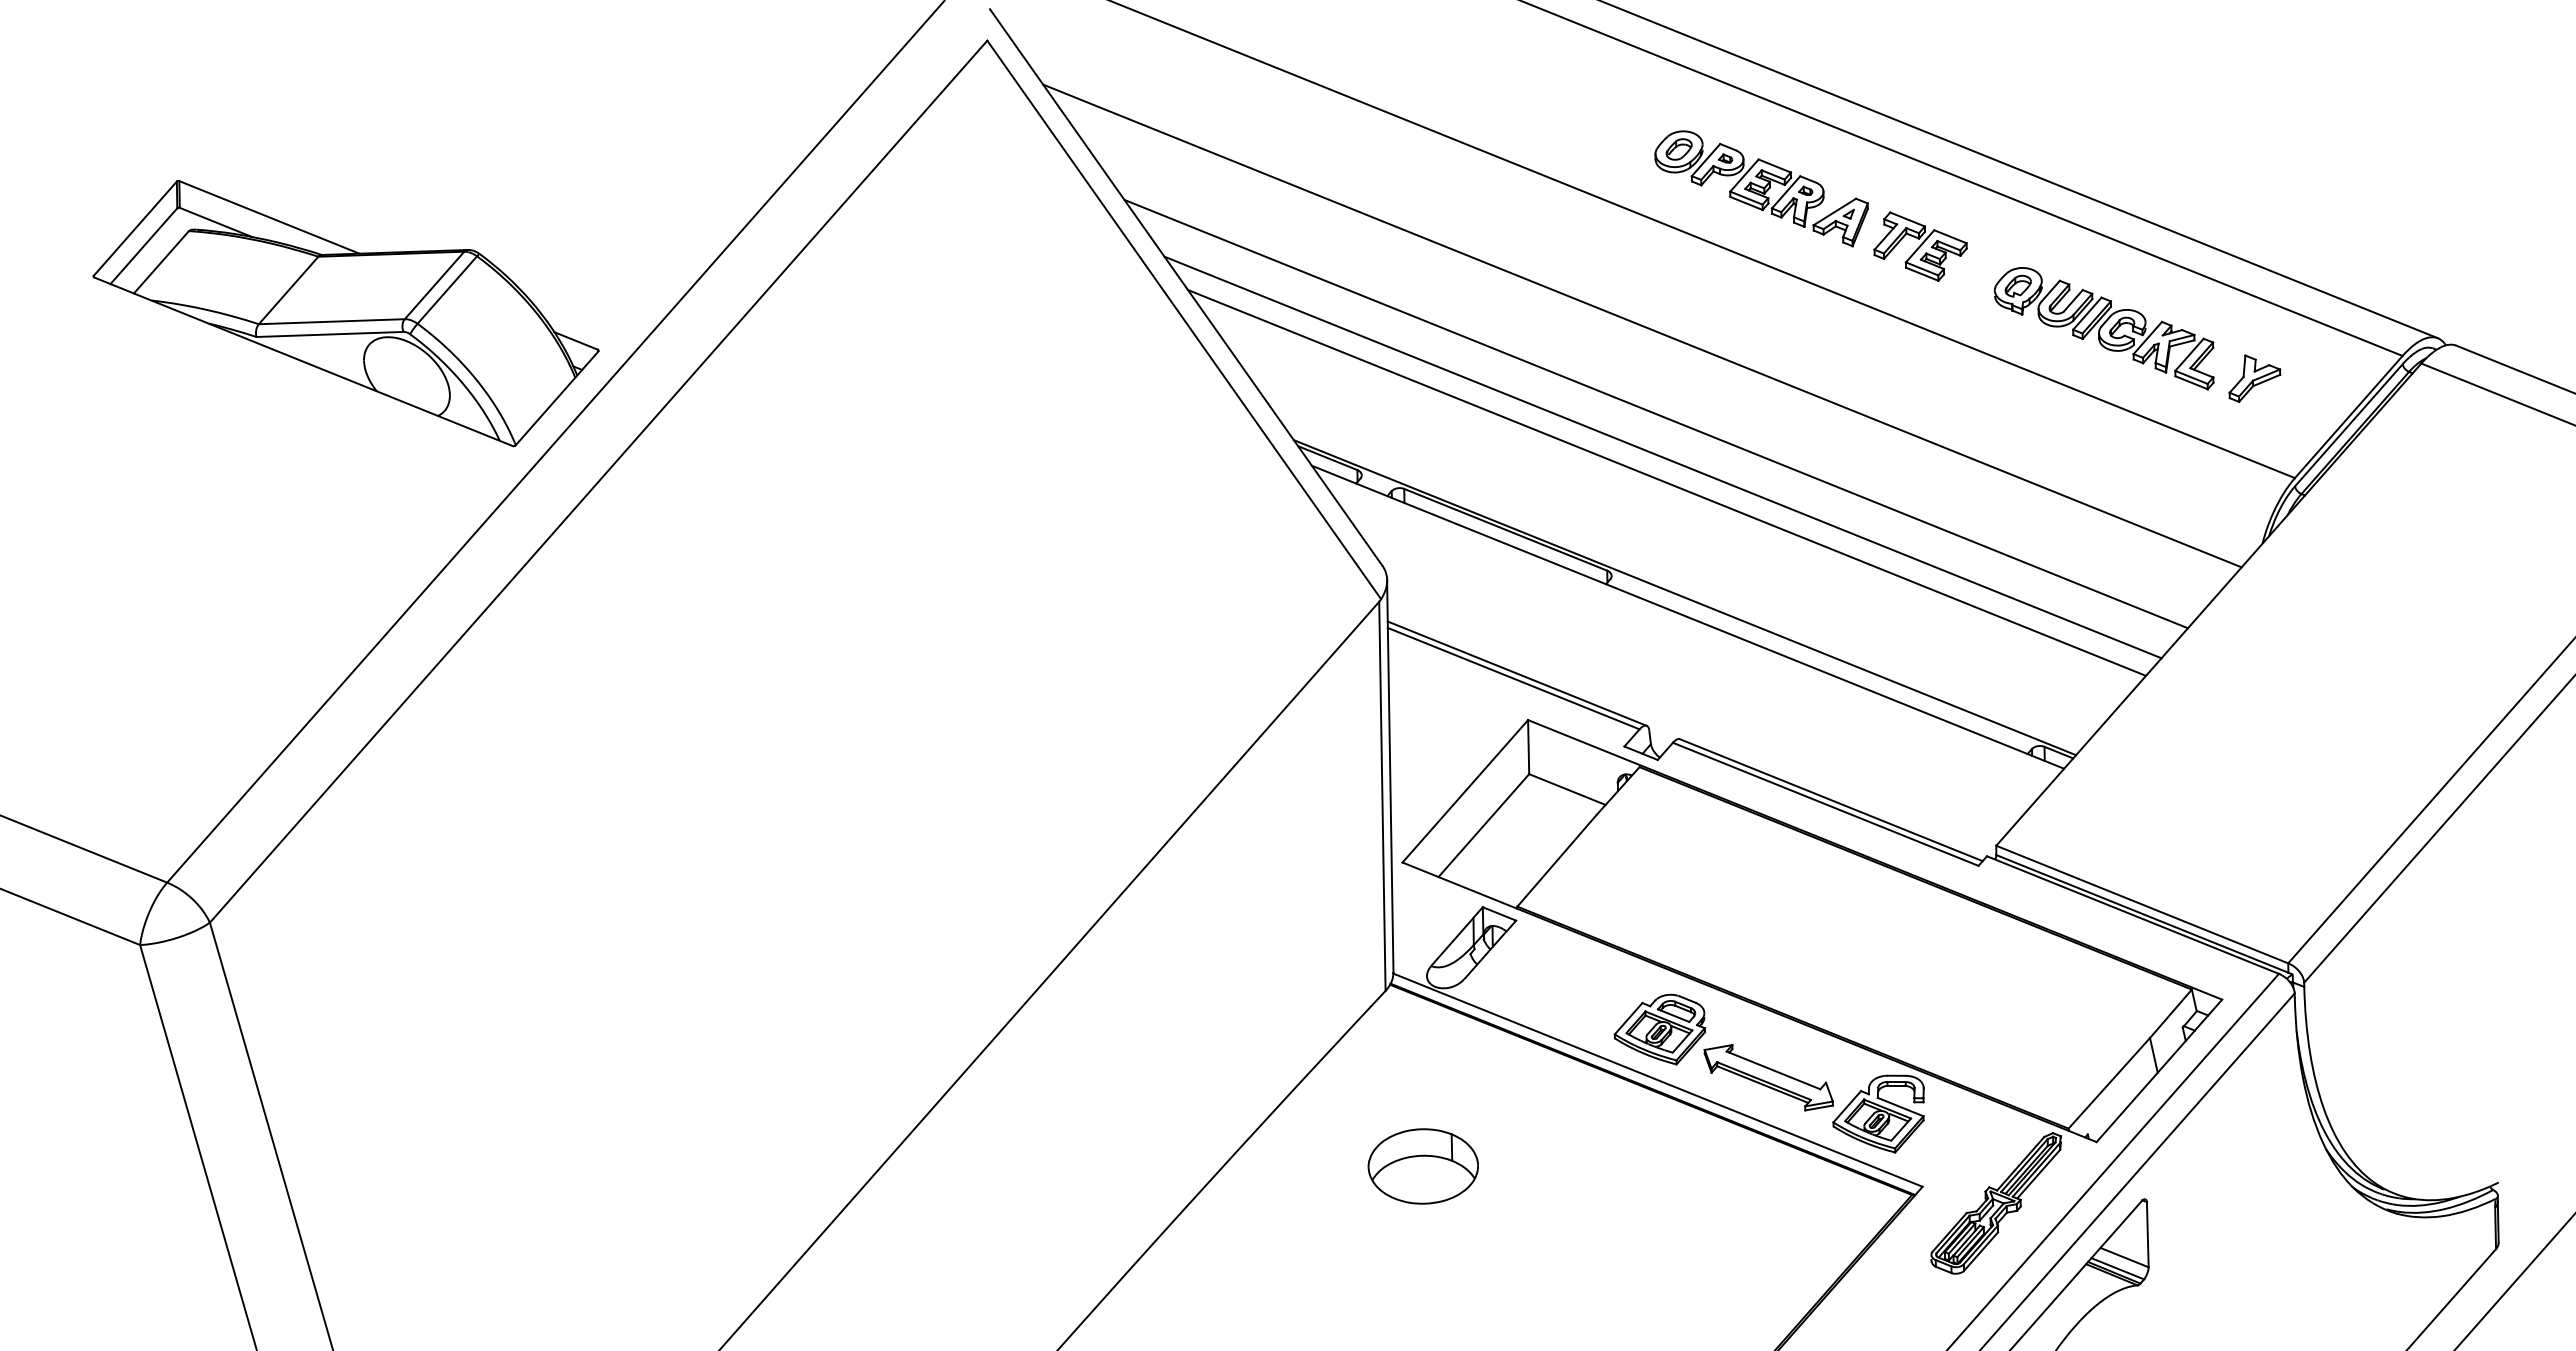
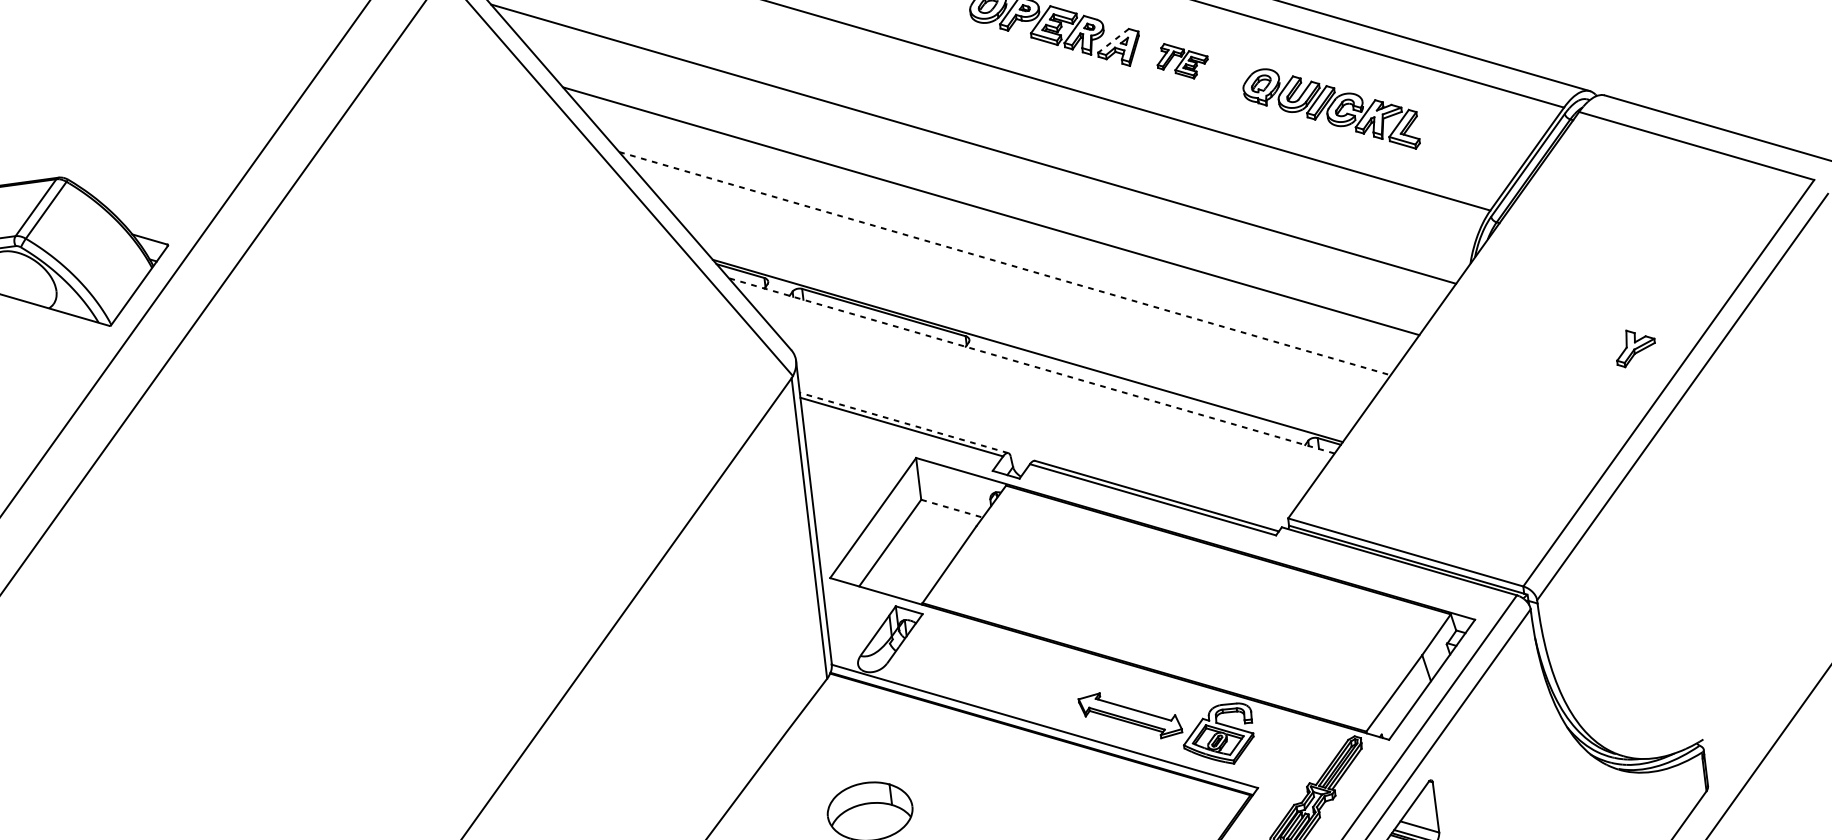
line: (1834, 211) -> (1113, 40), solid -> dashed
part: (1920, 246) -> (1182, 60), size x0.7
part: (2254, 378) -> (1635, 347), moved
line: (1662, 457) -> (999, 244), removed
line: (1667, 483) -> (1005, 264), solid -> dashed
line: (1688, 617) -> (1032, 366), solid -> dashed
line: (1517, 673) -> (904, 422), solid -> dashed
line: (1567, 789) -> (952, 508), solid -> dashed
part: (1659, 1029) -> (1042, 687), removed

